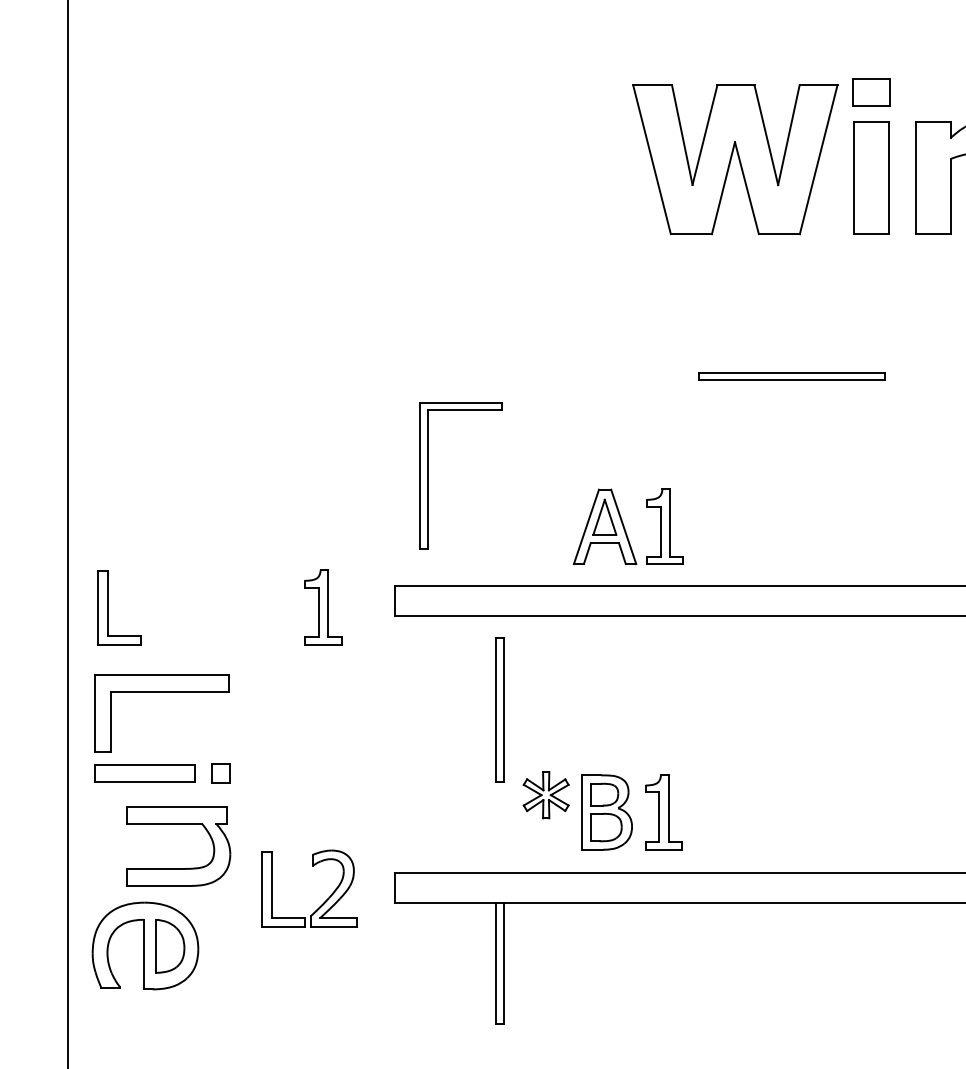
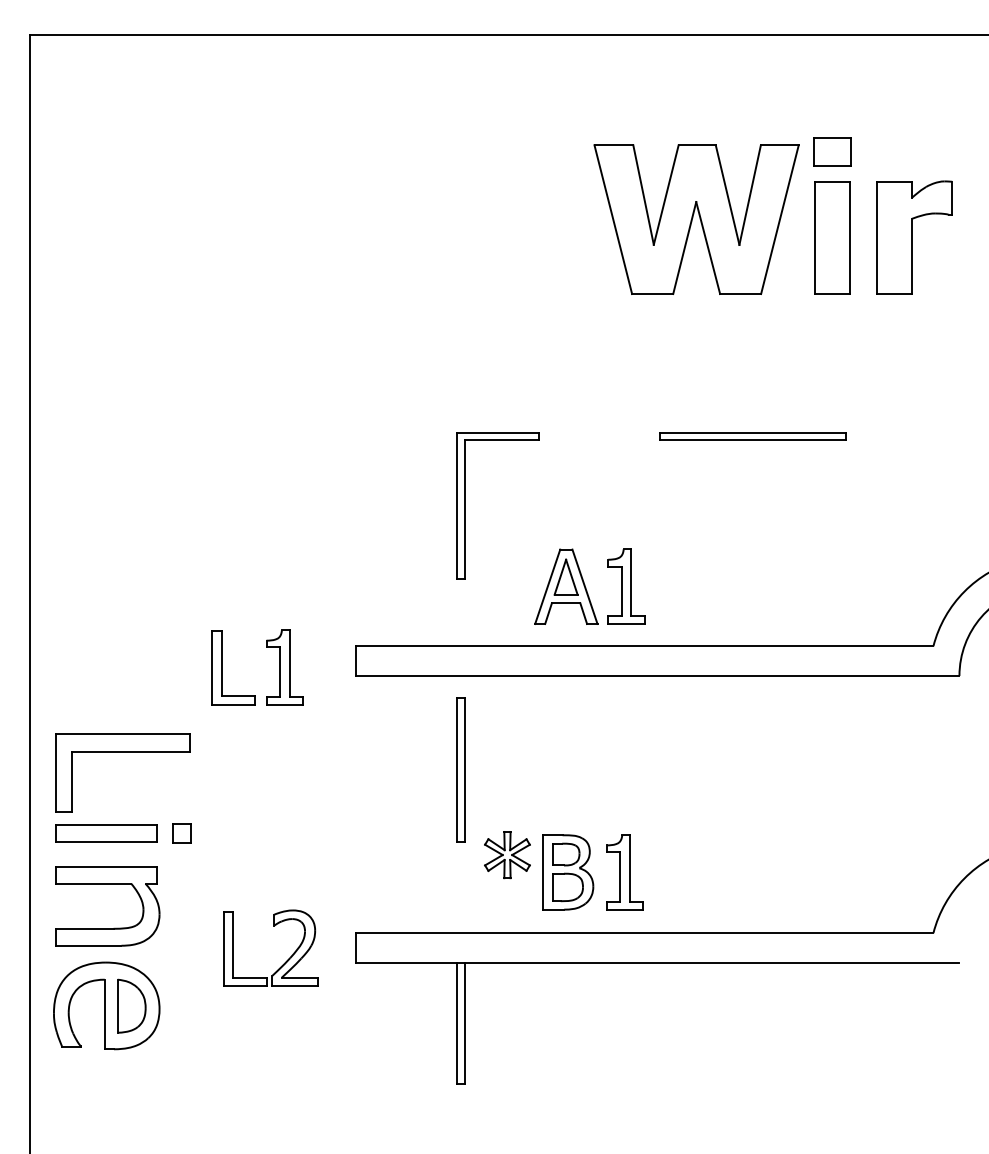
part: (428, 475) -> (465, 505), moved
part: (108, 607) -> (222, 667), moved
part: (178, 824) -> (107, 884), moved

